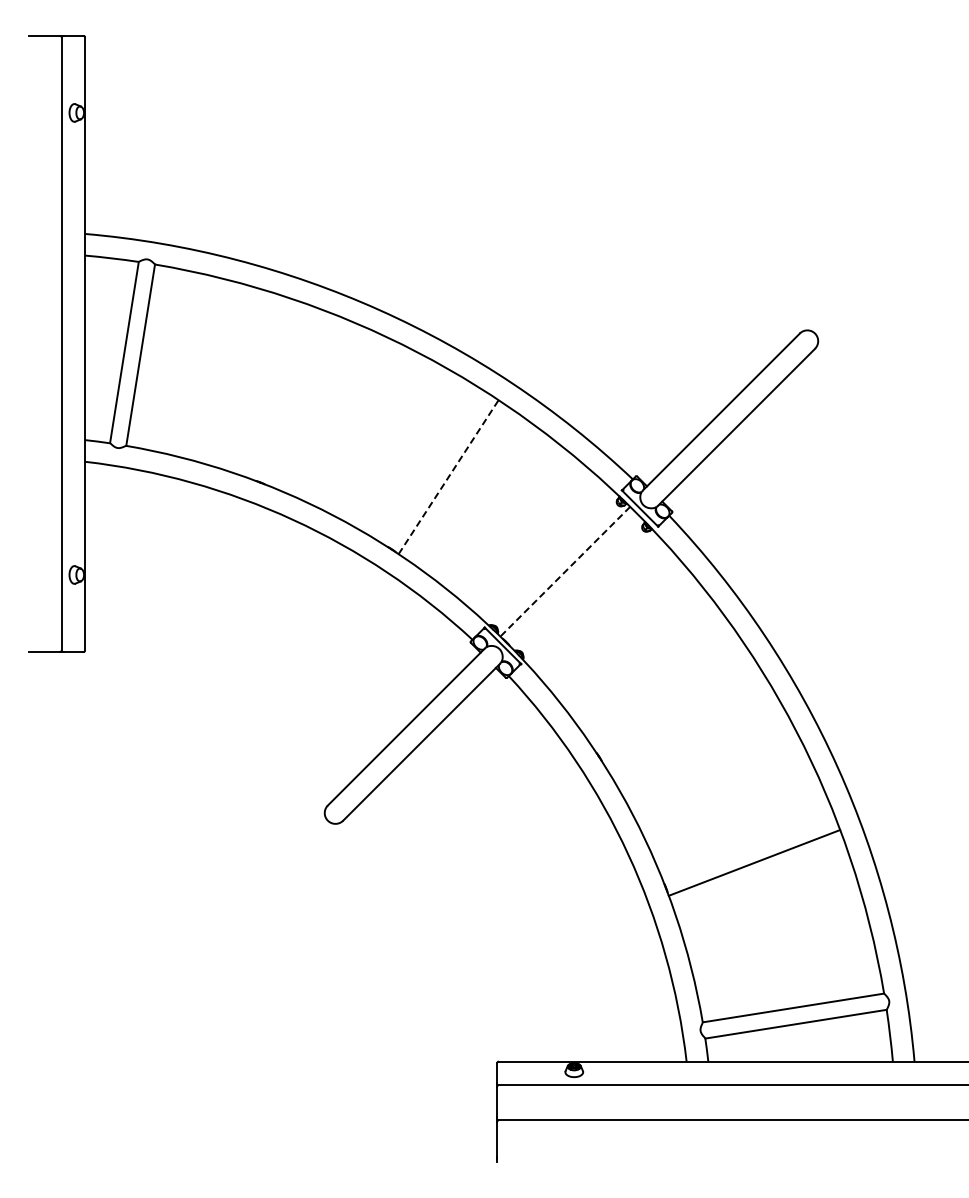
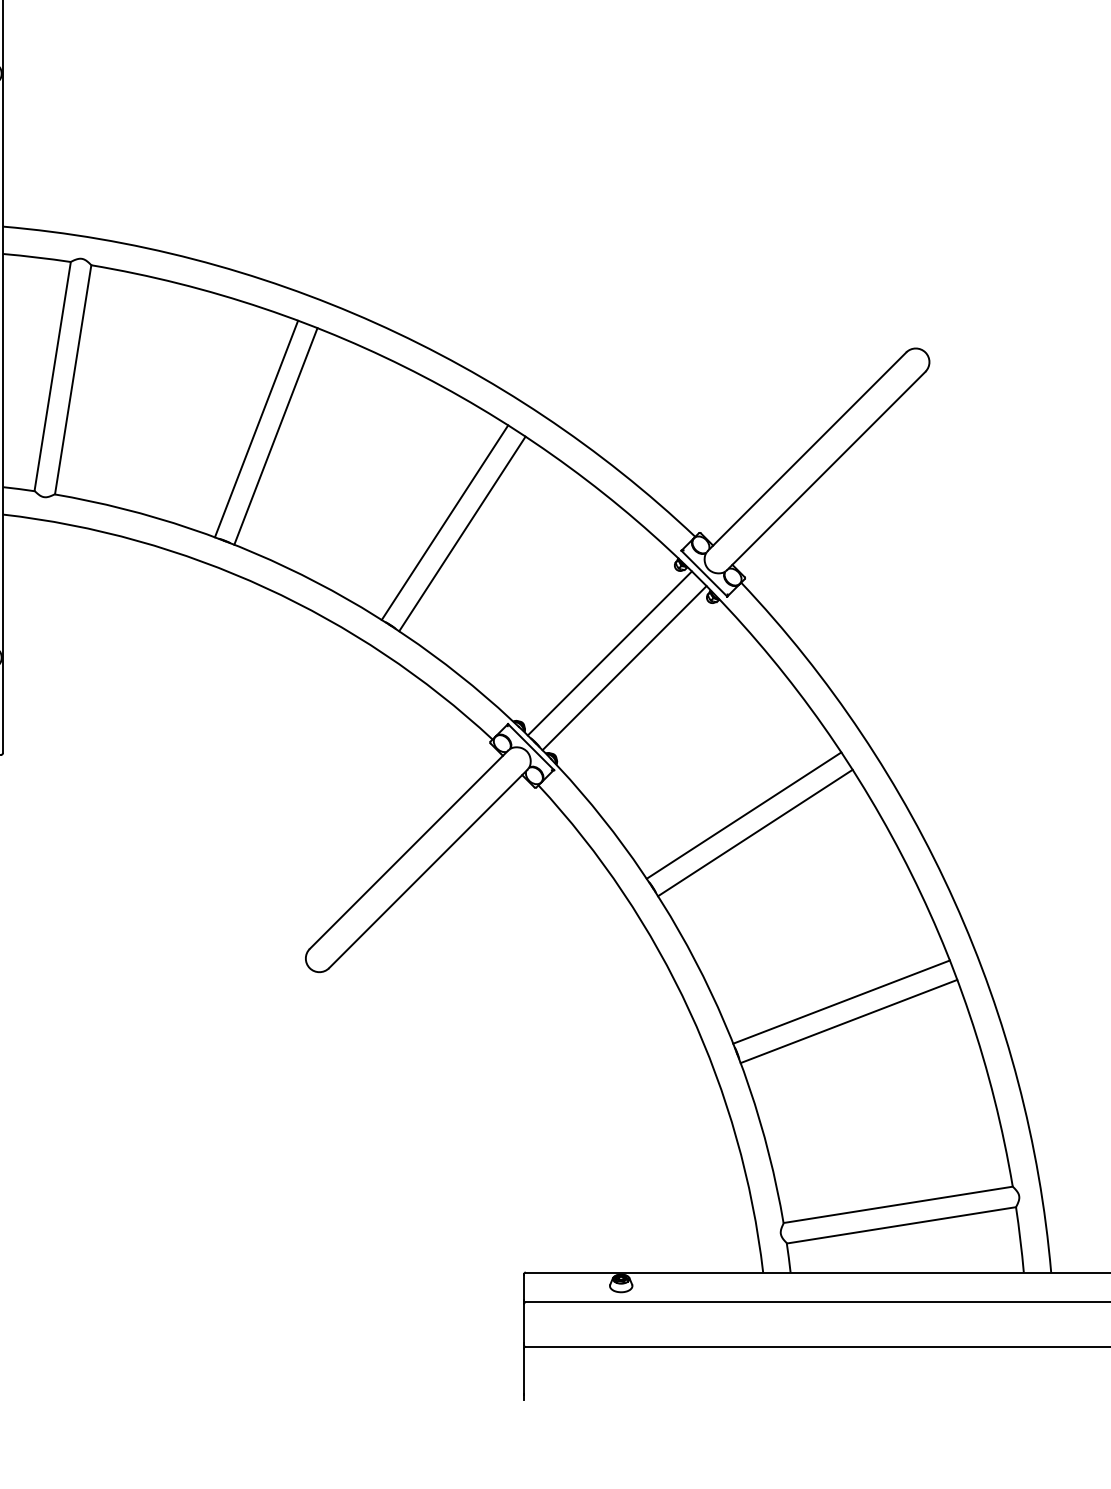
line: (285, 393) -> (256, 428), added
line: (300, 399) -> (275, 435), added
line: (434, 468) -> (444, 523), added
line: (448, 477) -> (462, 534), dashed -> solid
line: (565, 571) -> (610, 653), dashed -> solid
line: (576, 583) -> (623, 668), added
line: (671, 699) -> (744, 814), added
line: (680, 713) -> (755, 832), added
line: (748, 847) -> (841, 1002), added

